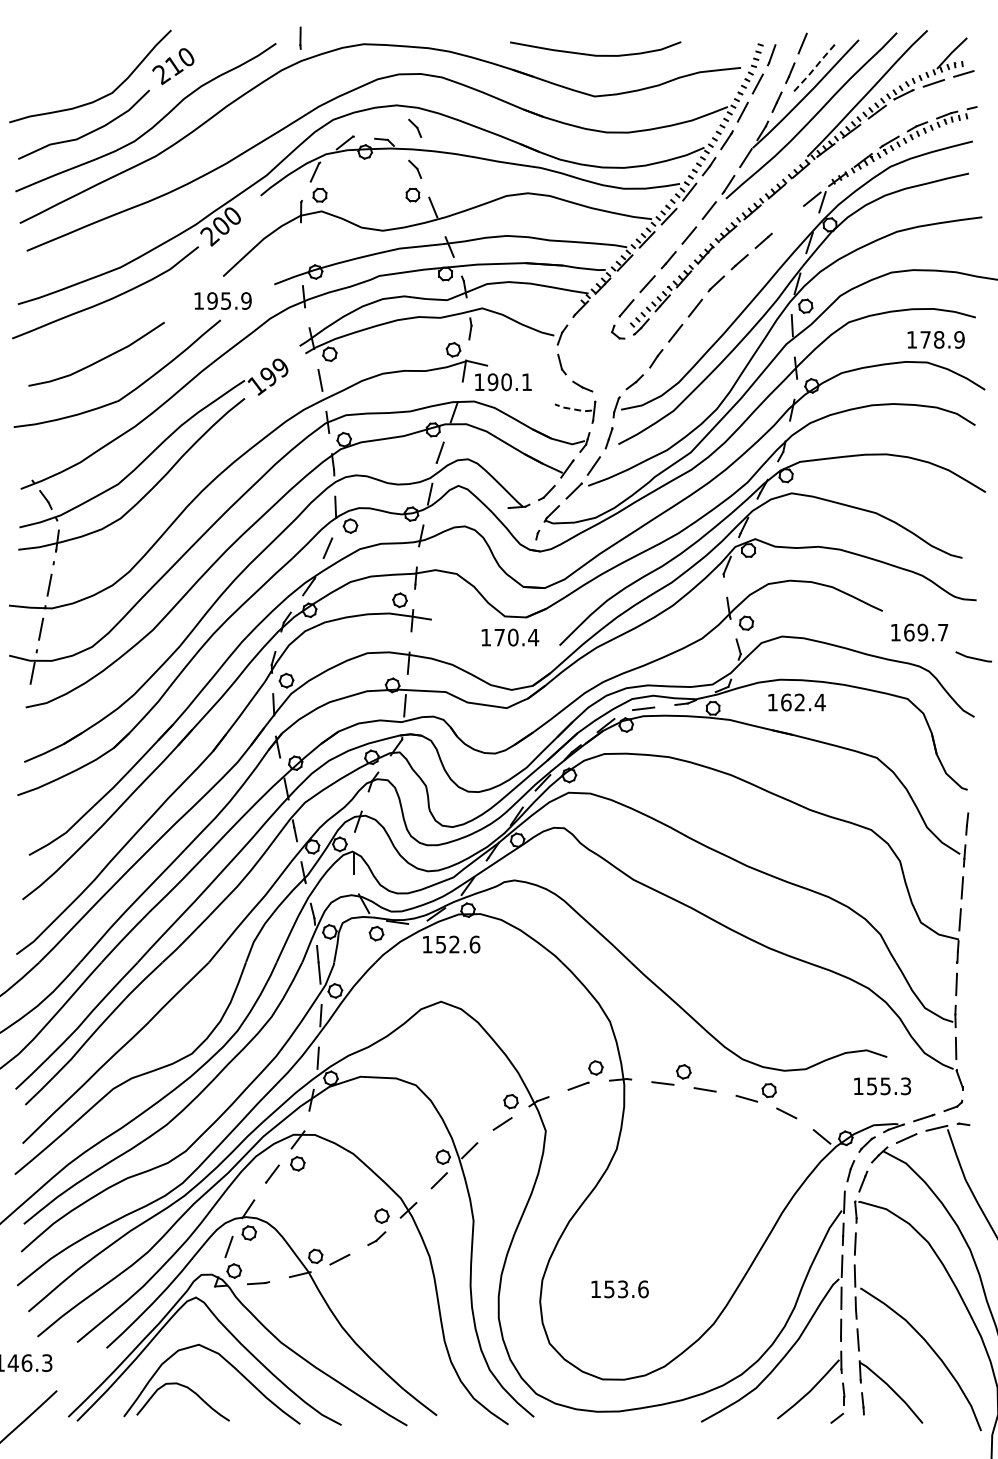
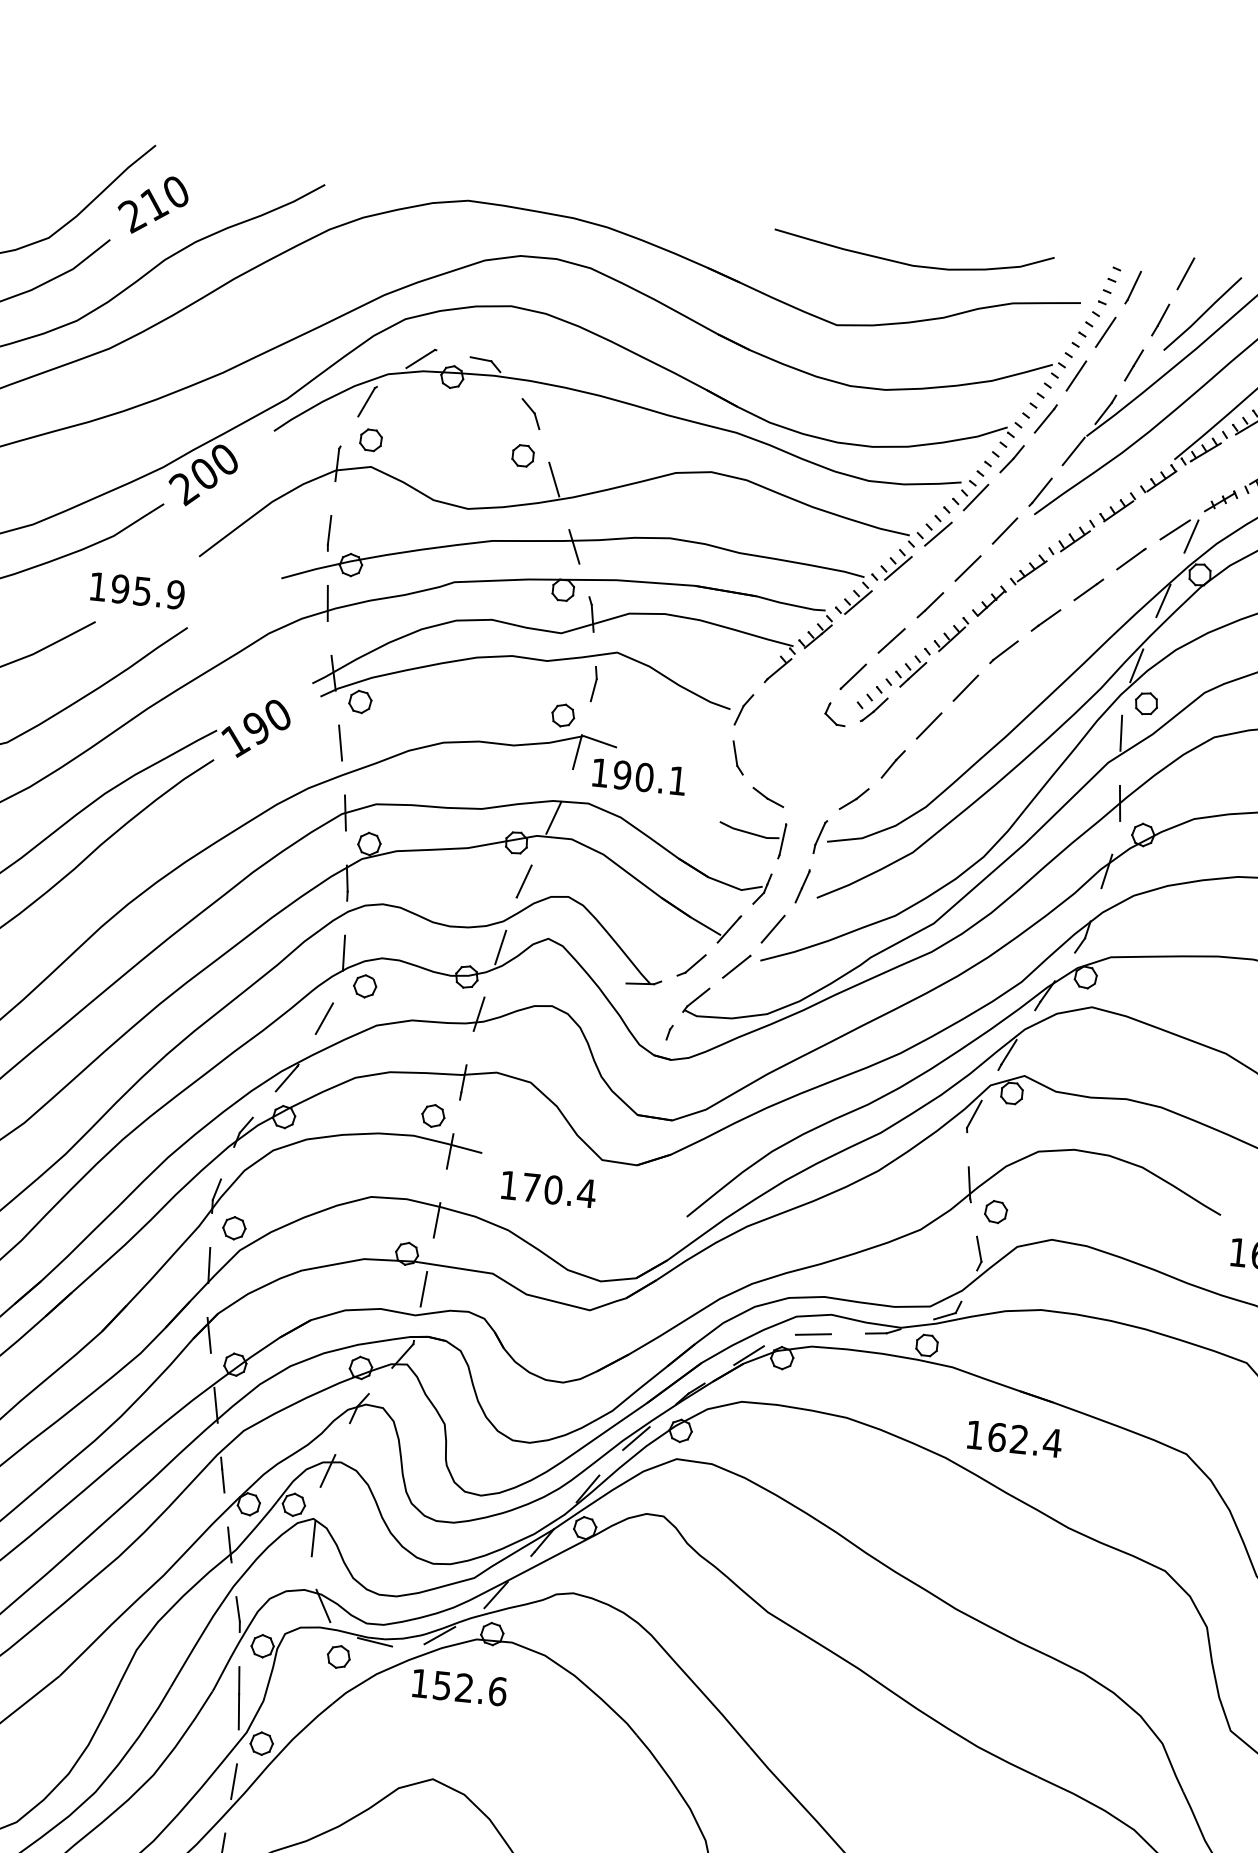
line: (300, 37) -> (329, 532), moved
curve: (595, 54) -> (912, 263), moved
line: (815, 67) -> (1202, 315), dashed -> solid
part: (415, 127) -> (538, 345), removed
line: (787, 219) -> (1131, 558), added
text: (222, 300) -> (136, 589), moved
text: (280, 367) -> (277, 715), 199 -> 190
line: (572, 409) -> (747, 833), dashed -> solid
text: (510, 637) -> (548, 1189), moved
text: (796, 702) -> (1013, 1438), moved

